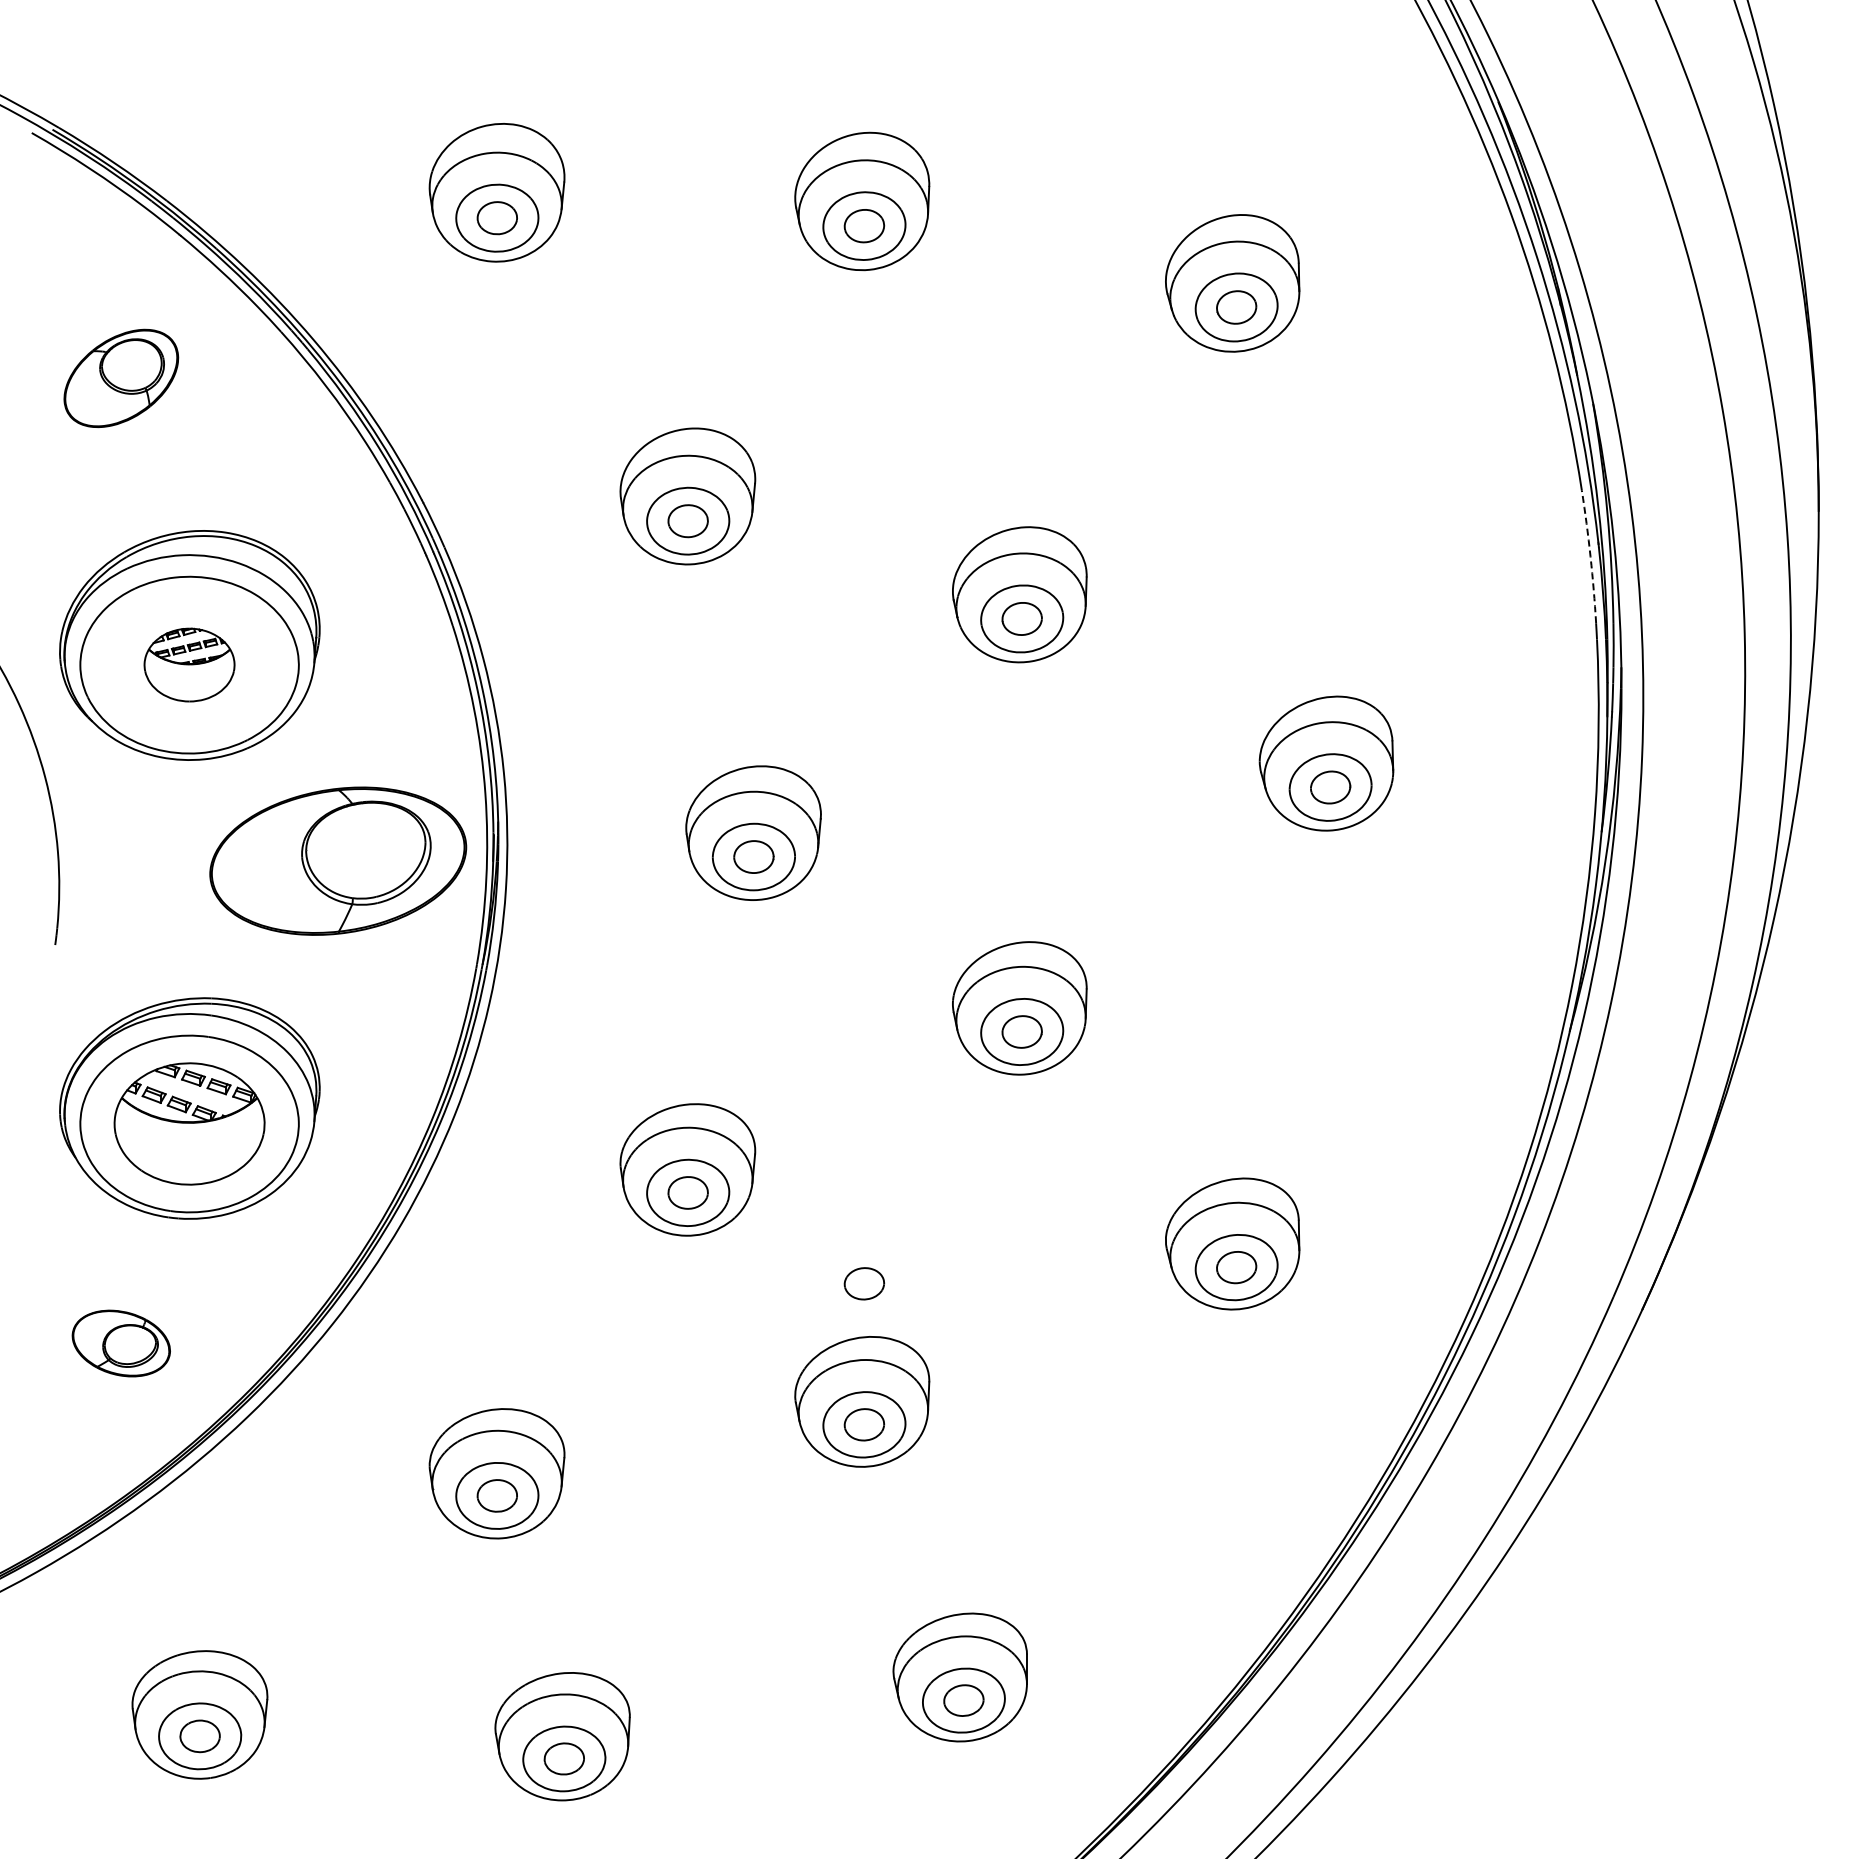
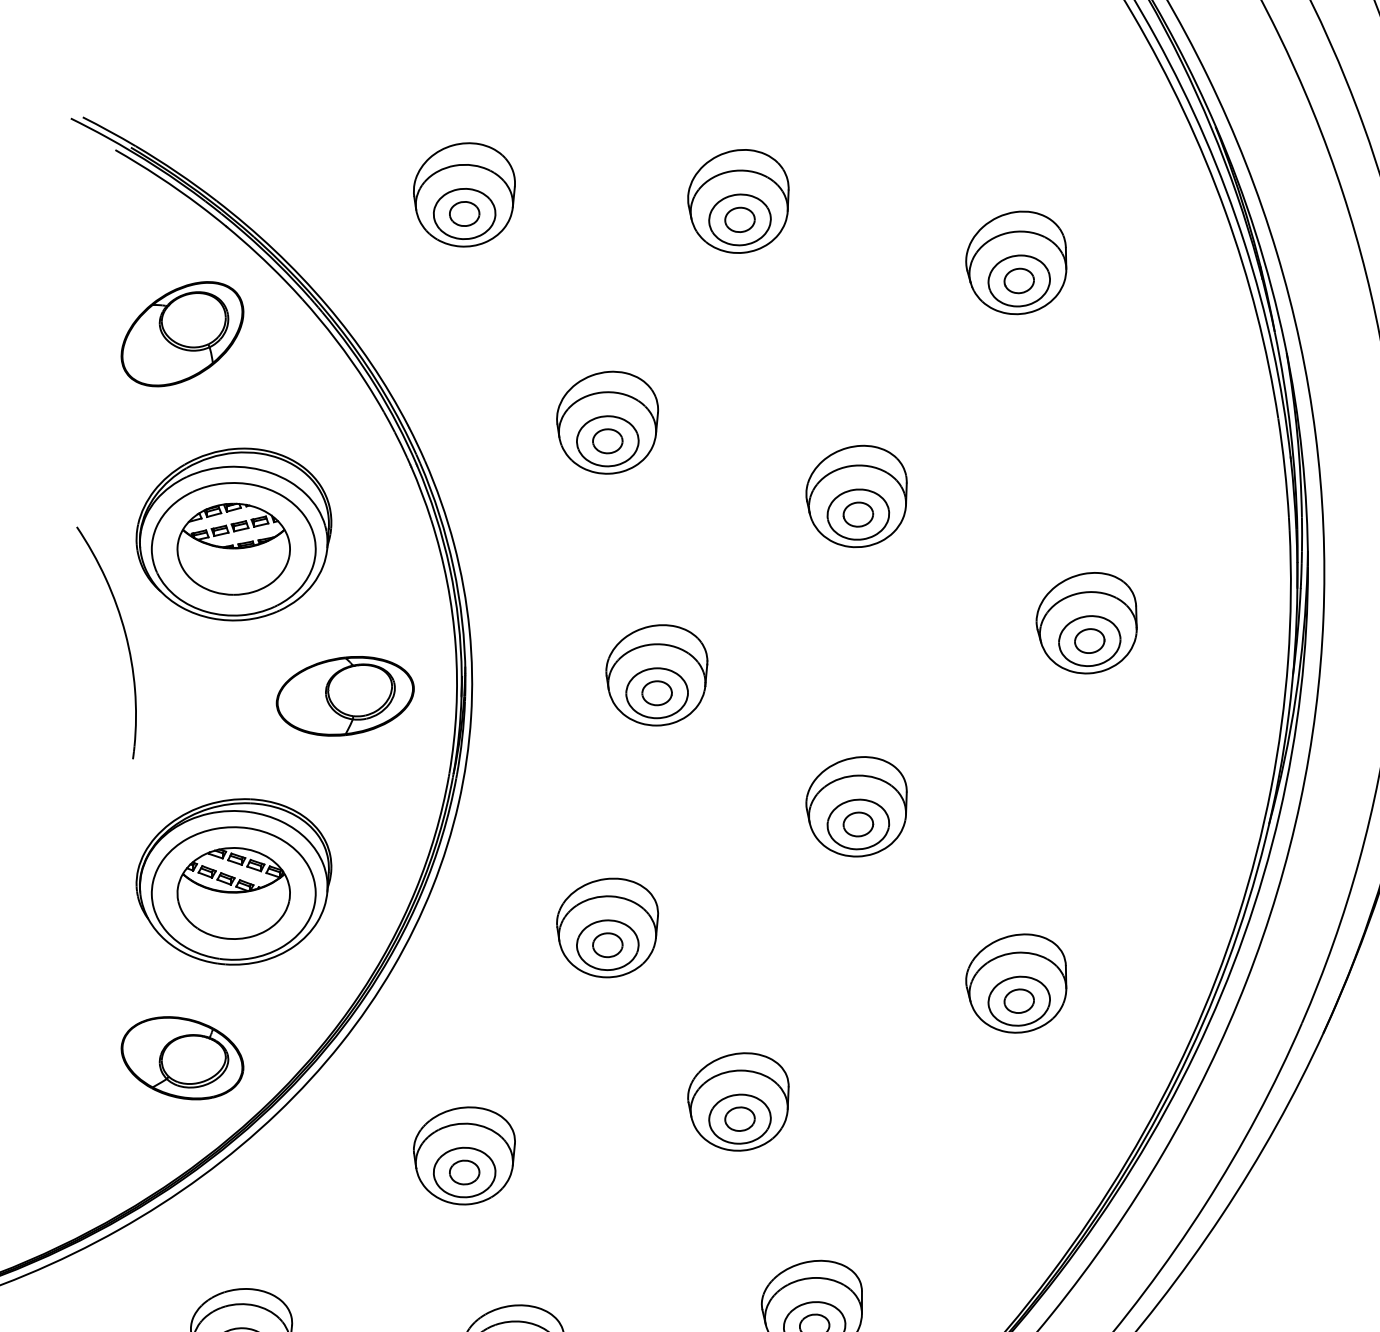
part: (121, 378) -> (182, 334), size x1.43
arc: (1590, 556) -> (1284, 467), dashed -> solid
part: (189, 664) -> (233, 548), size x1.67
part: (338, 860) -> (345, 695), size x0.71
part: (864, 1283) -> (740, 1013), removed
part: (121, 1343) -> (182, 1058), size x1.67

